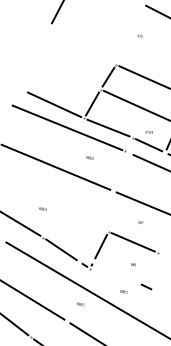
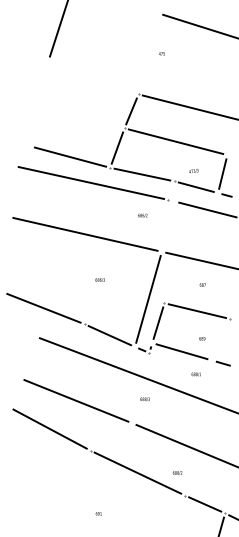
text: (89, 157) -> (142, 215), moved
text: (42, 208) -> (99, 279), moved
line: (96, 226) -> (148, 299), added
line: (115, 271) -> (181, 351), added

